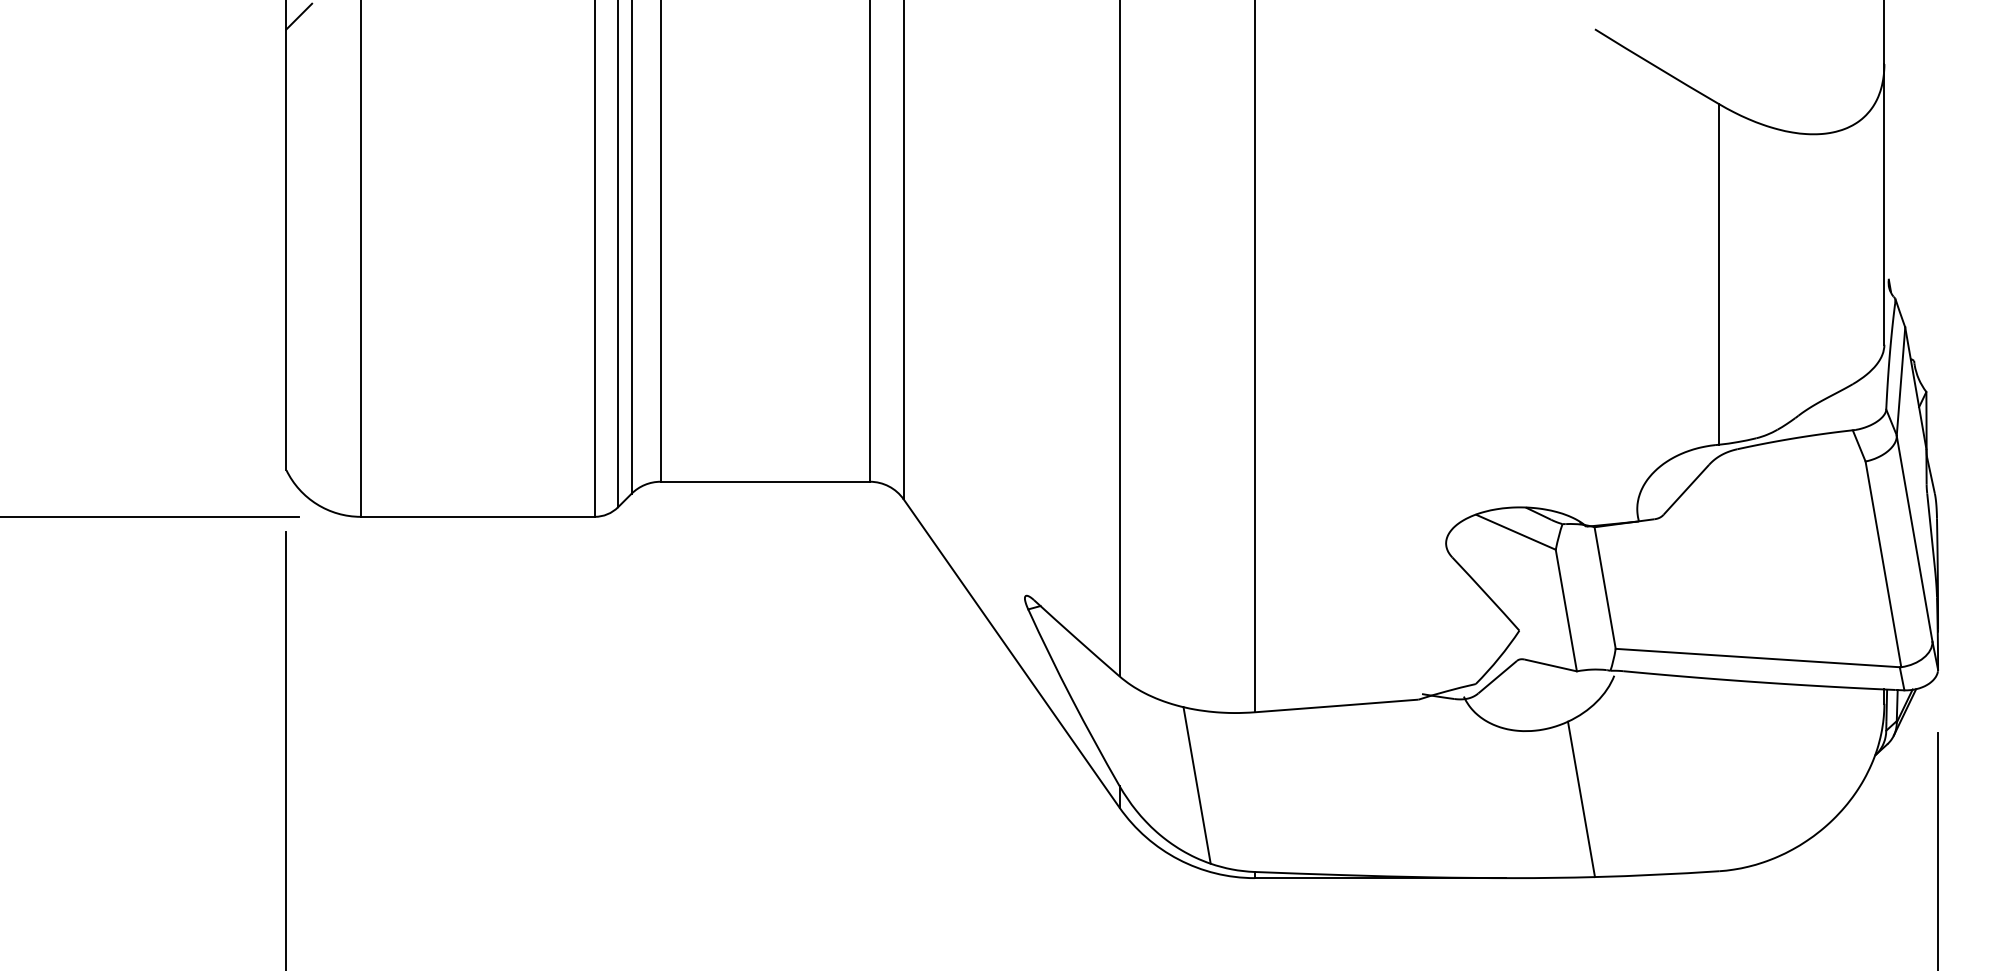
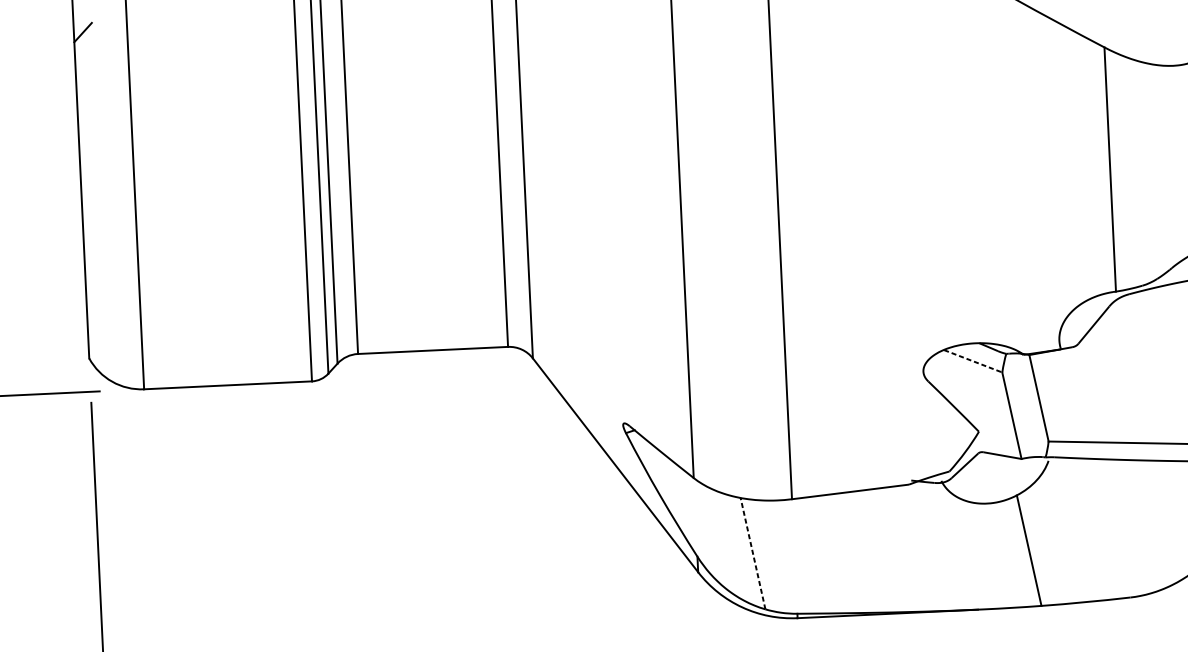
line: (1516, 532) -> (973, 361), solid -> dashed
line: (1197, 785) -> (753, 553), solid -> dashed

